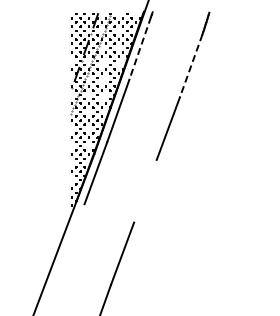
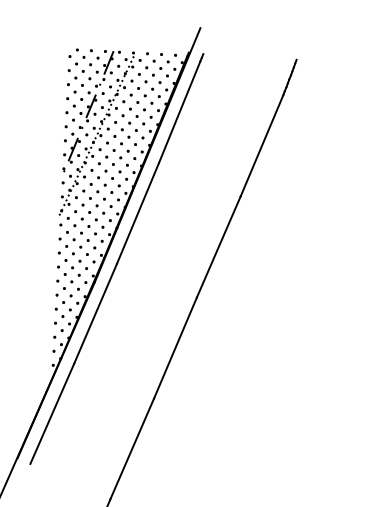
line: (140, 48) -> (180, 112), dashed -> solid
line: (191, 66) -> (262, 146), dashed -> solid
line: (145, 190) -> (175, 346), added
line: (64, 232) -> (38, 408), added
line: (72, 235) -> (51, 414), added

